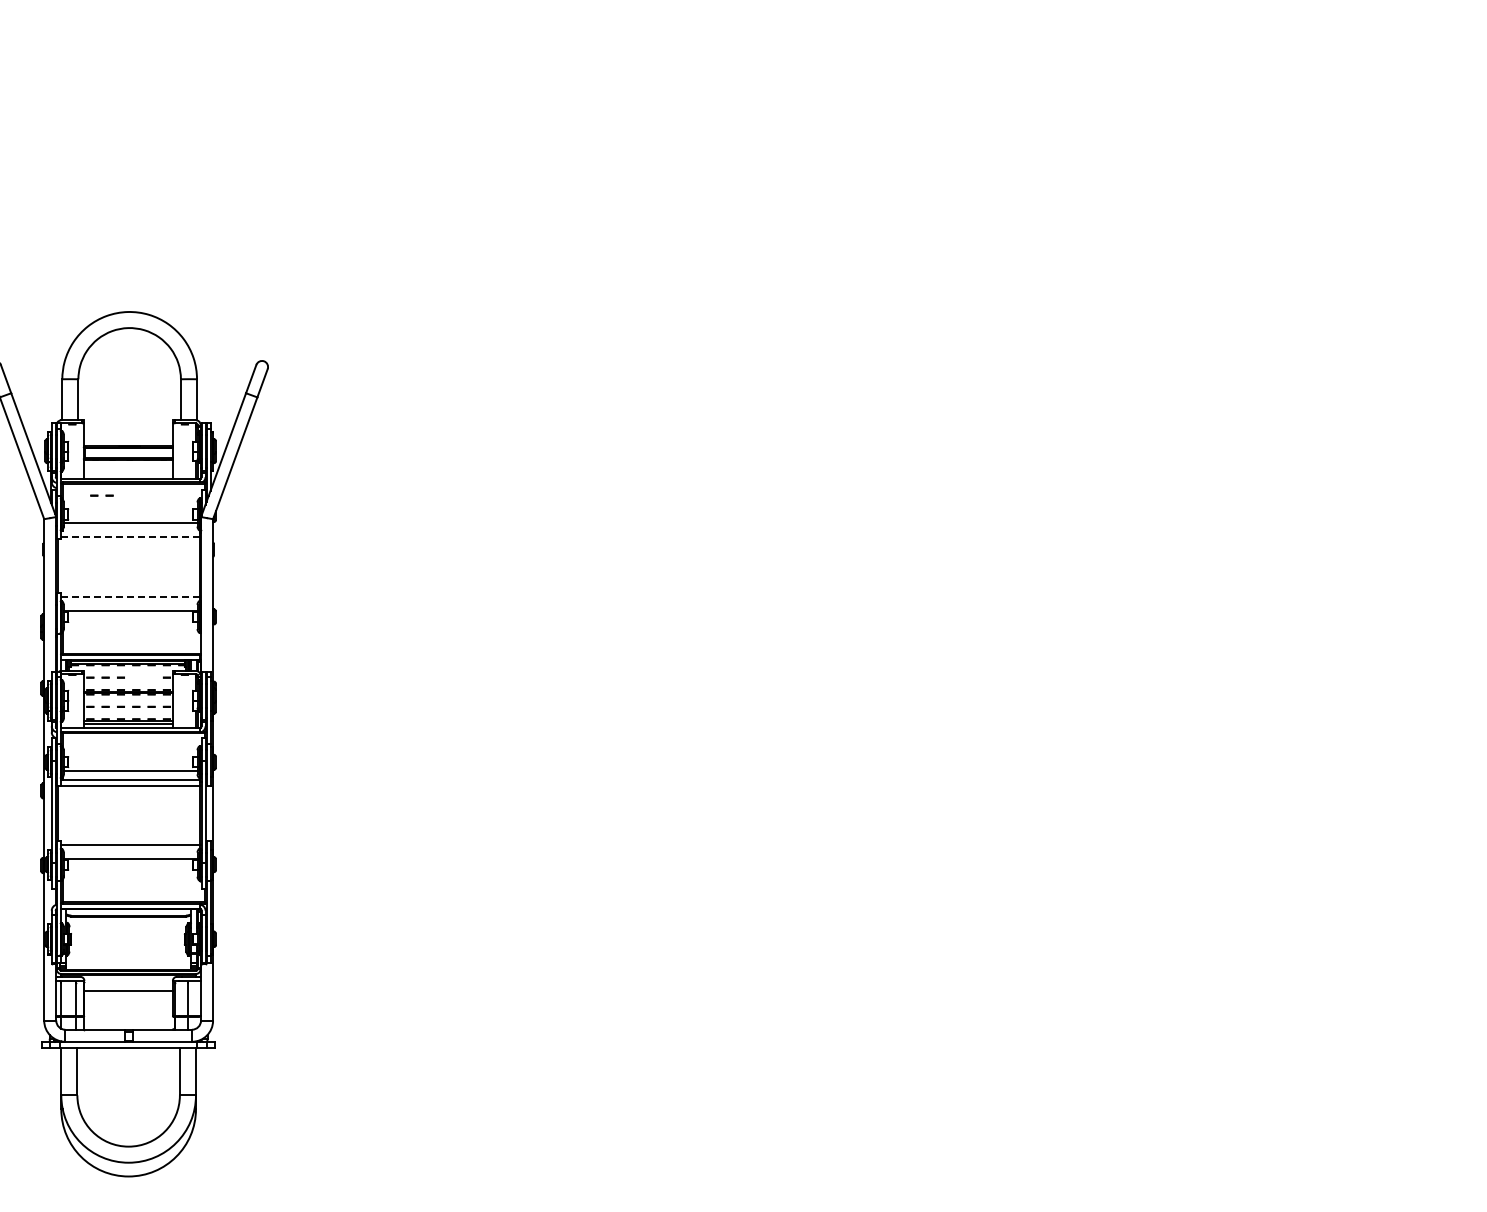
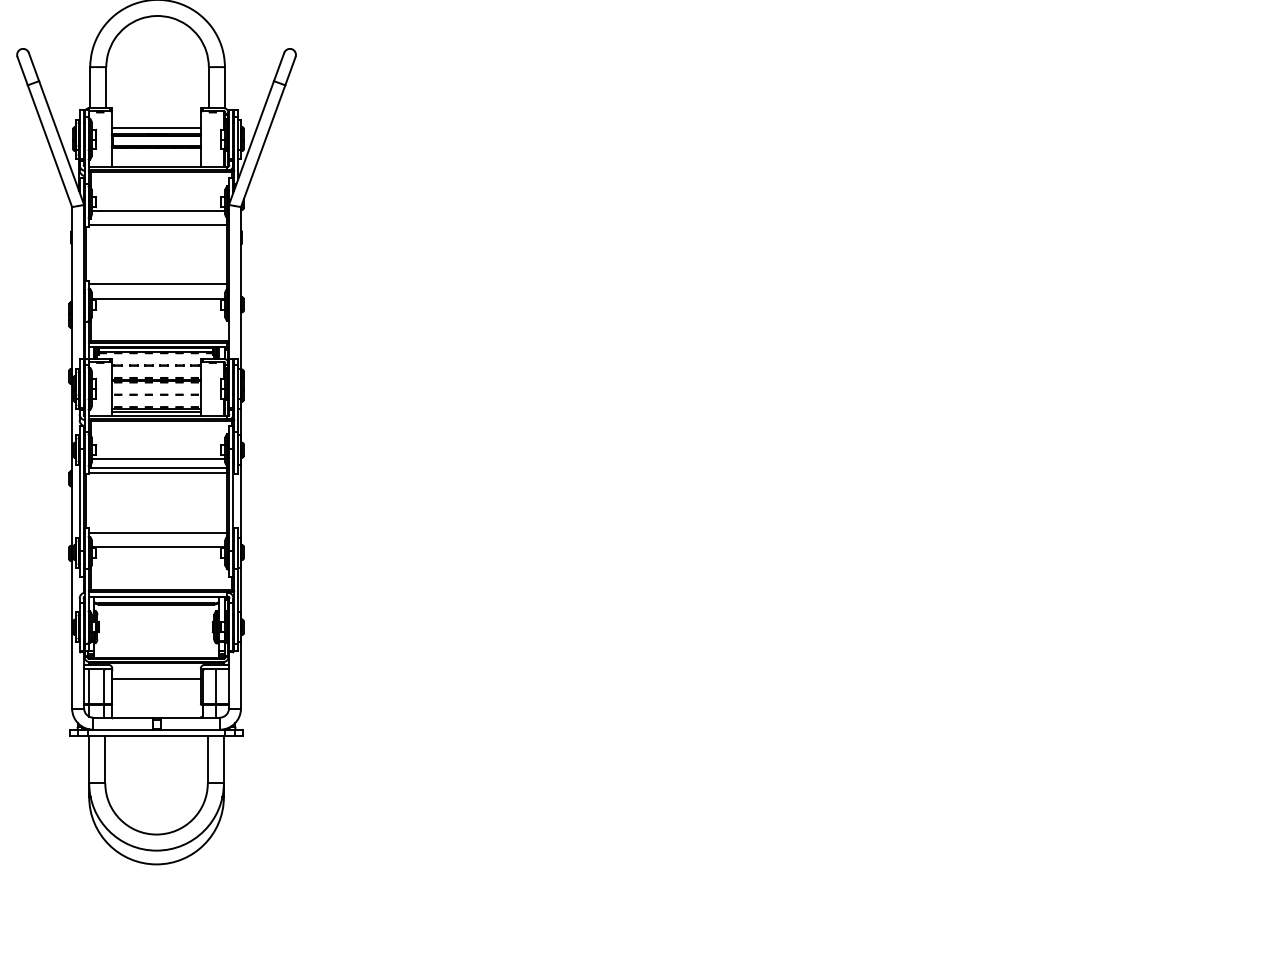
line: (128, 439) -> (156, 127), added
line: (98, 495) -> (168, 365), moved
line: (130, 537) -> (158, 225), dashed -> solid
line: (129, 596) -> (157, 284), dashed -> solid

